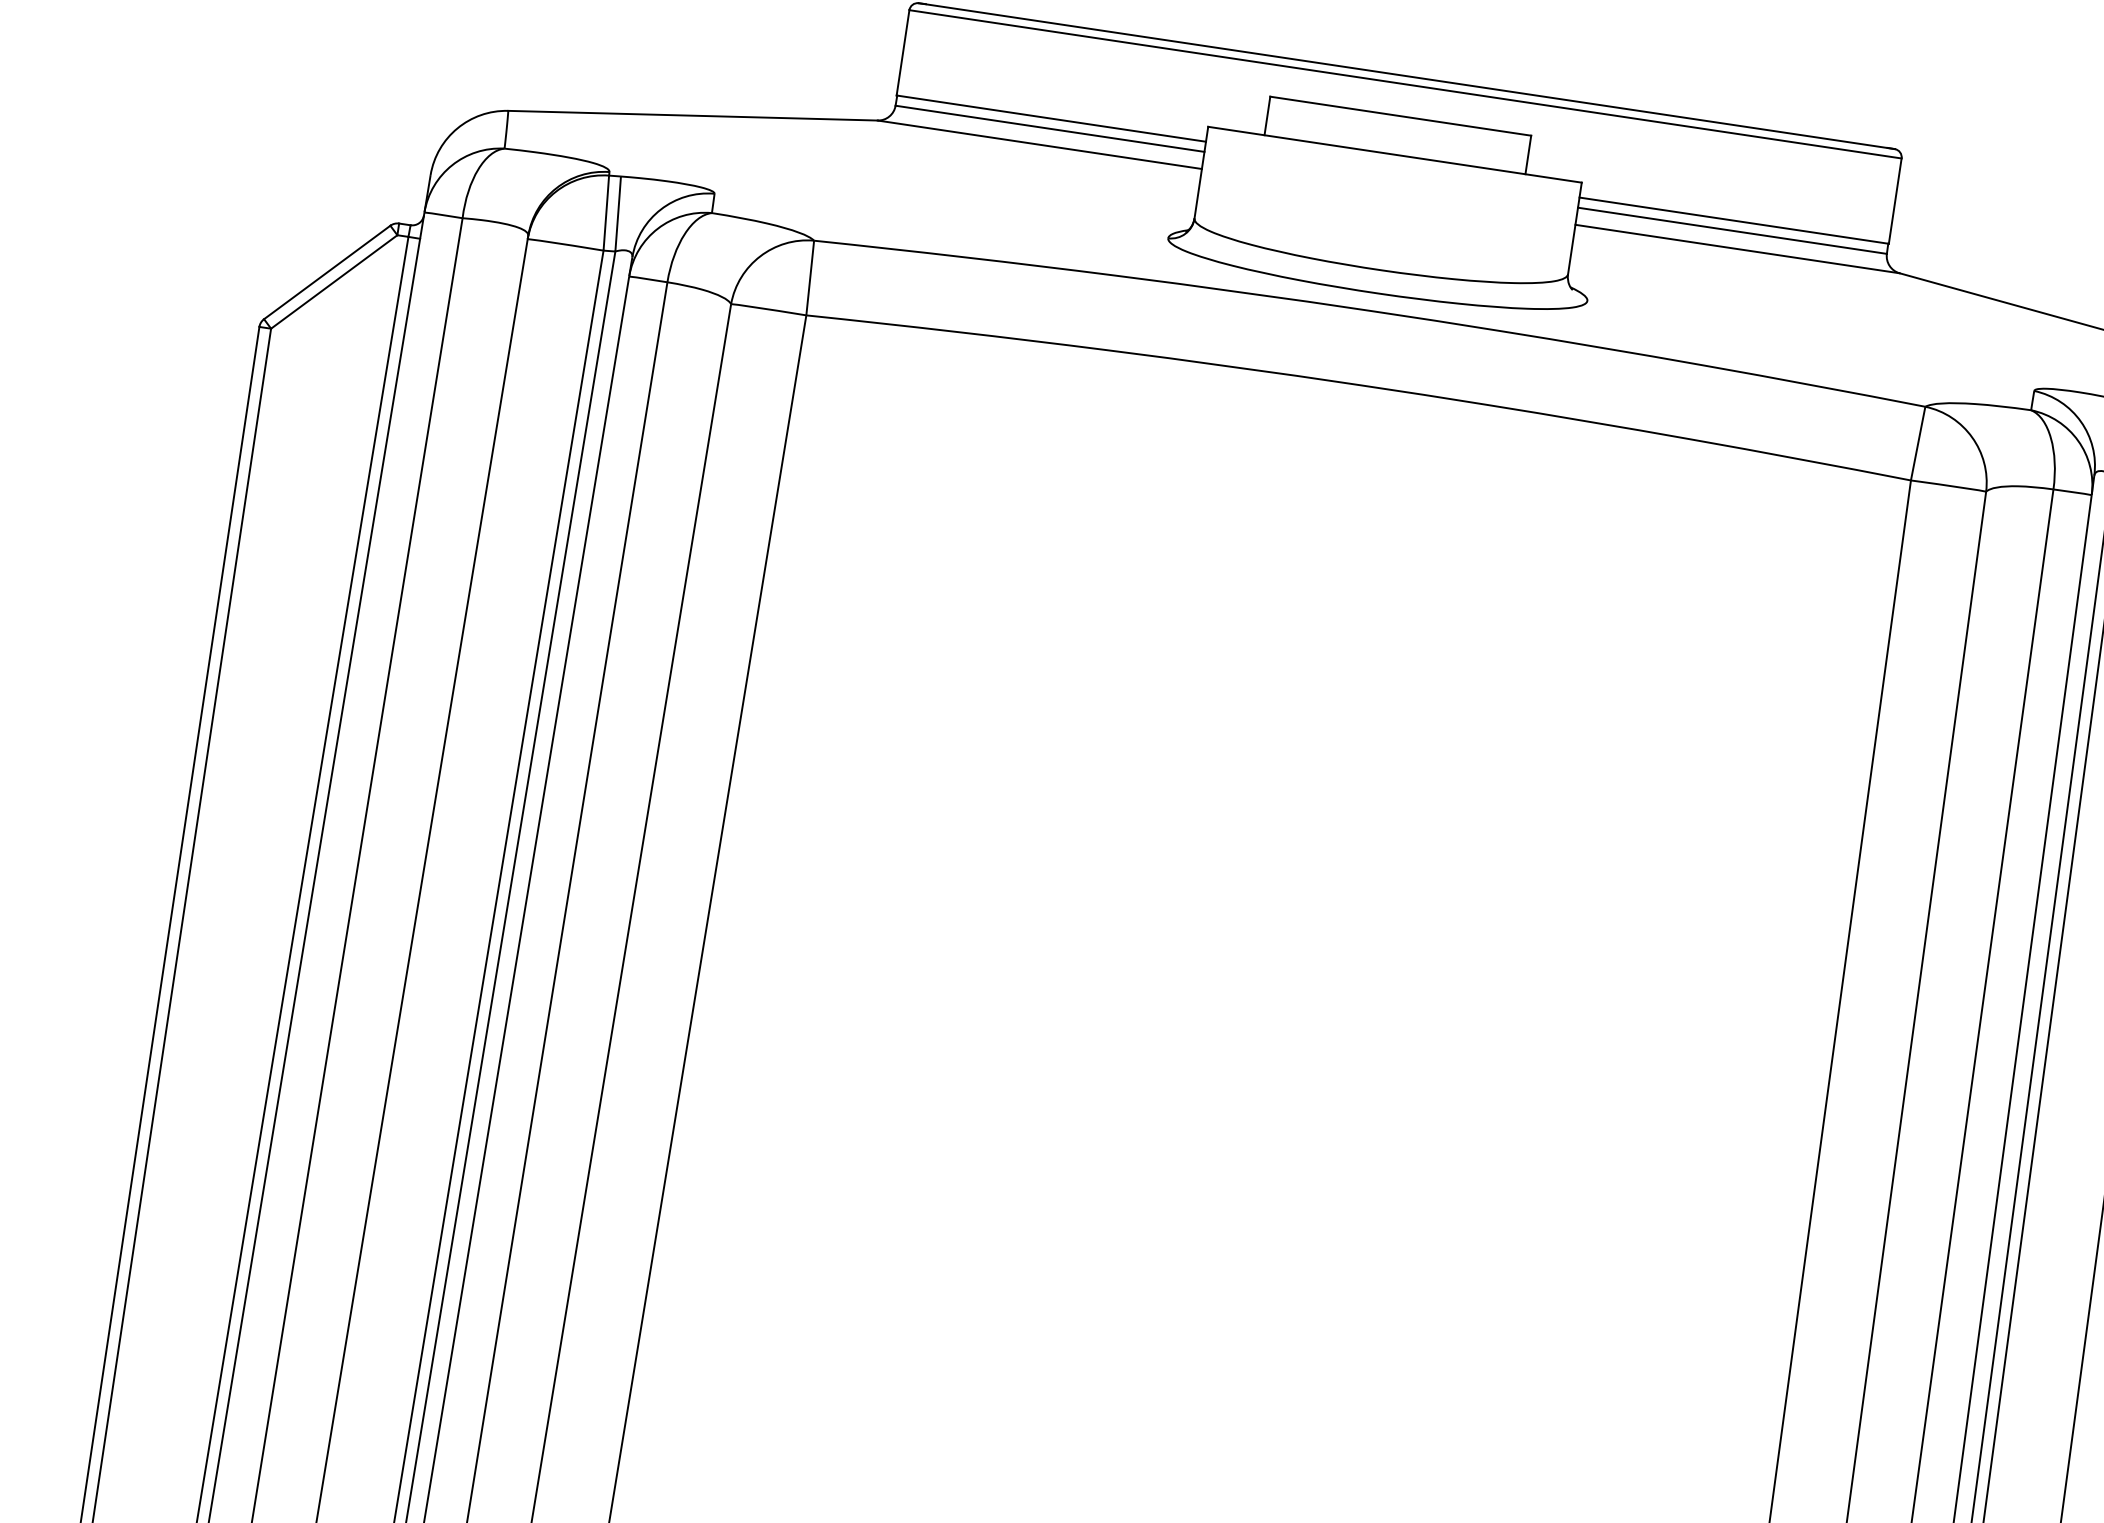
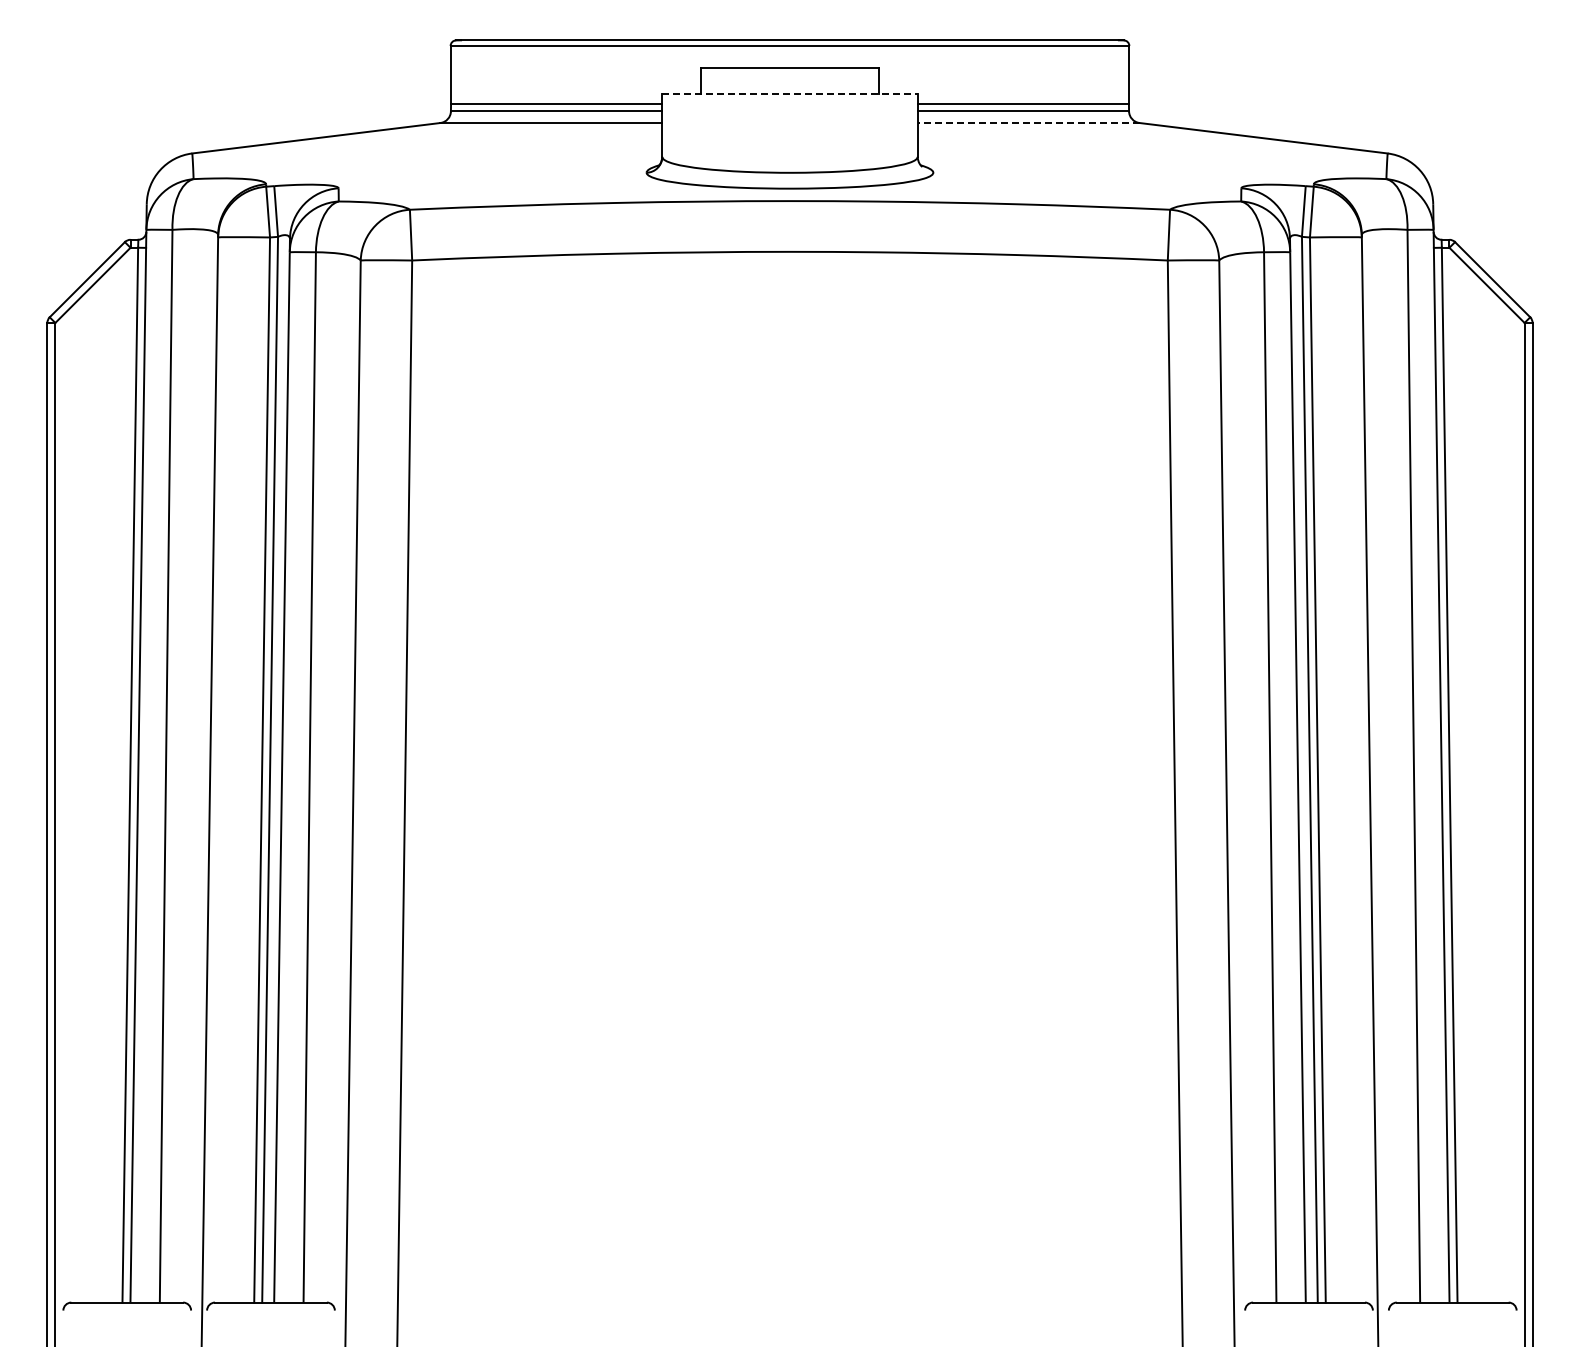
line: (1395, 155) -> (790, 94), solid -> dashed
line: (1737, 249) -> (1028, 123), solid -> dashed

